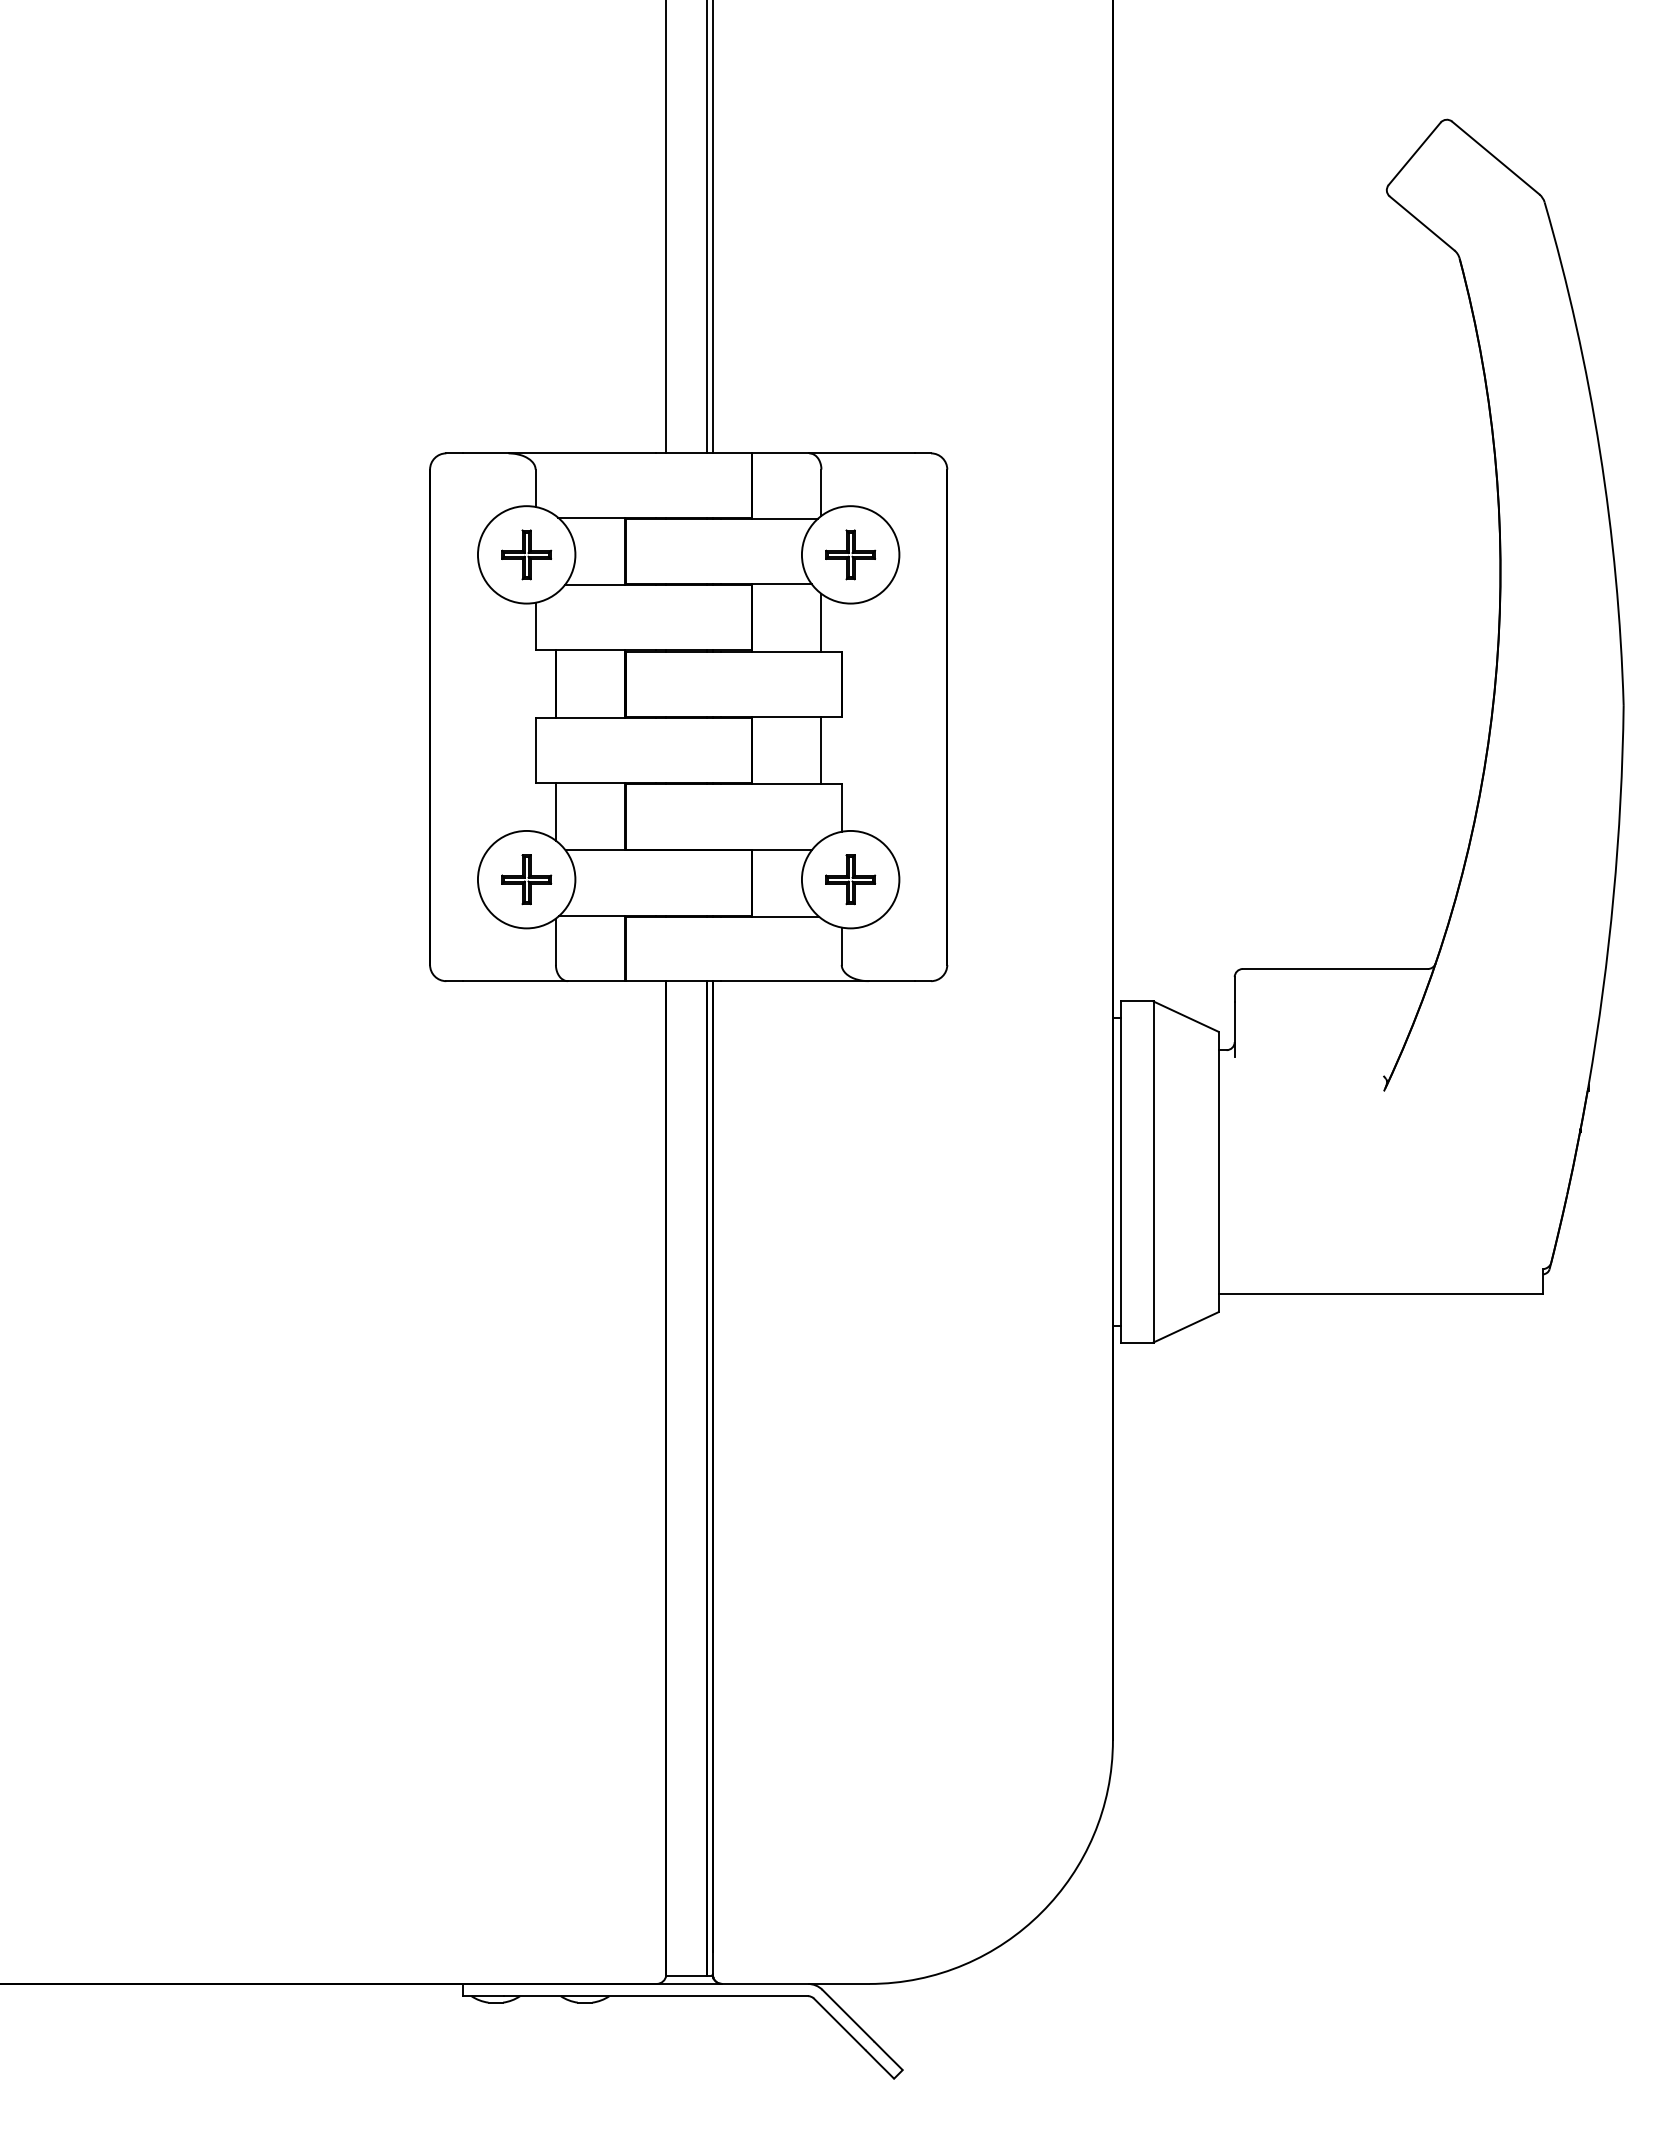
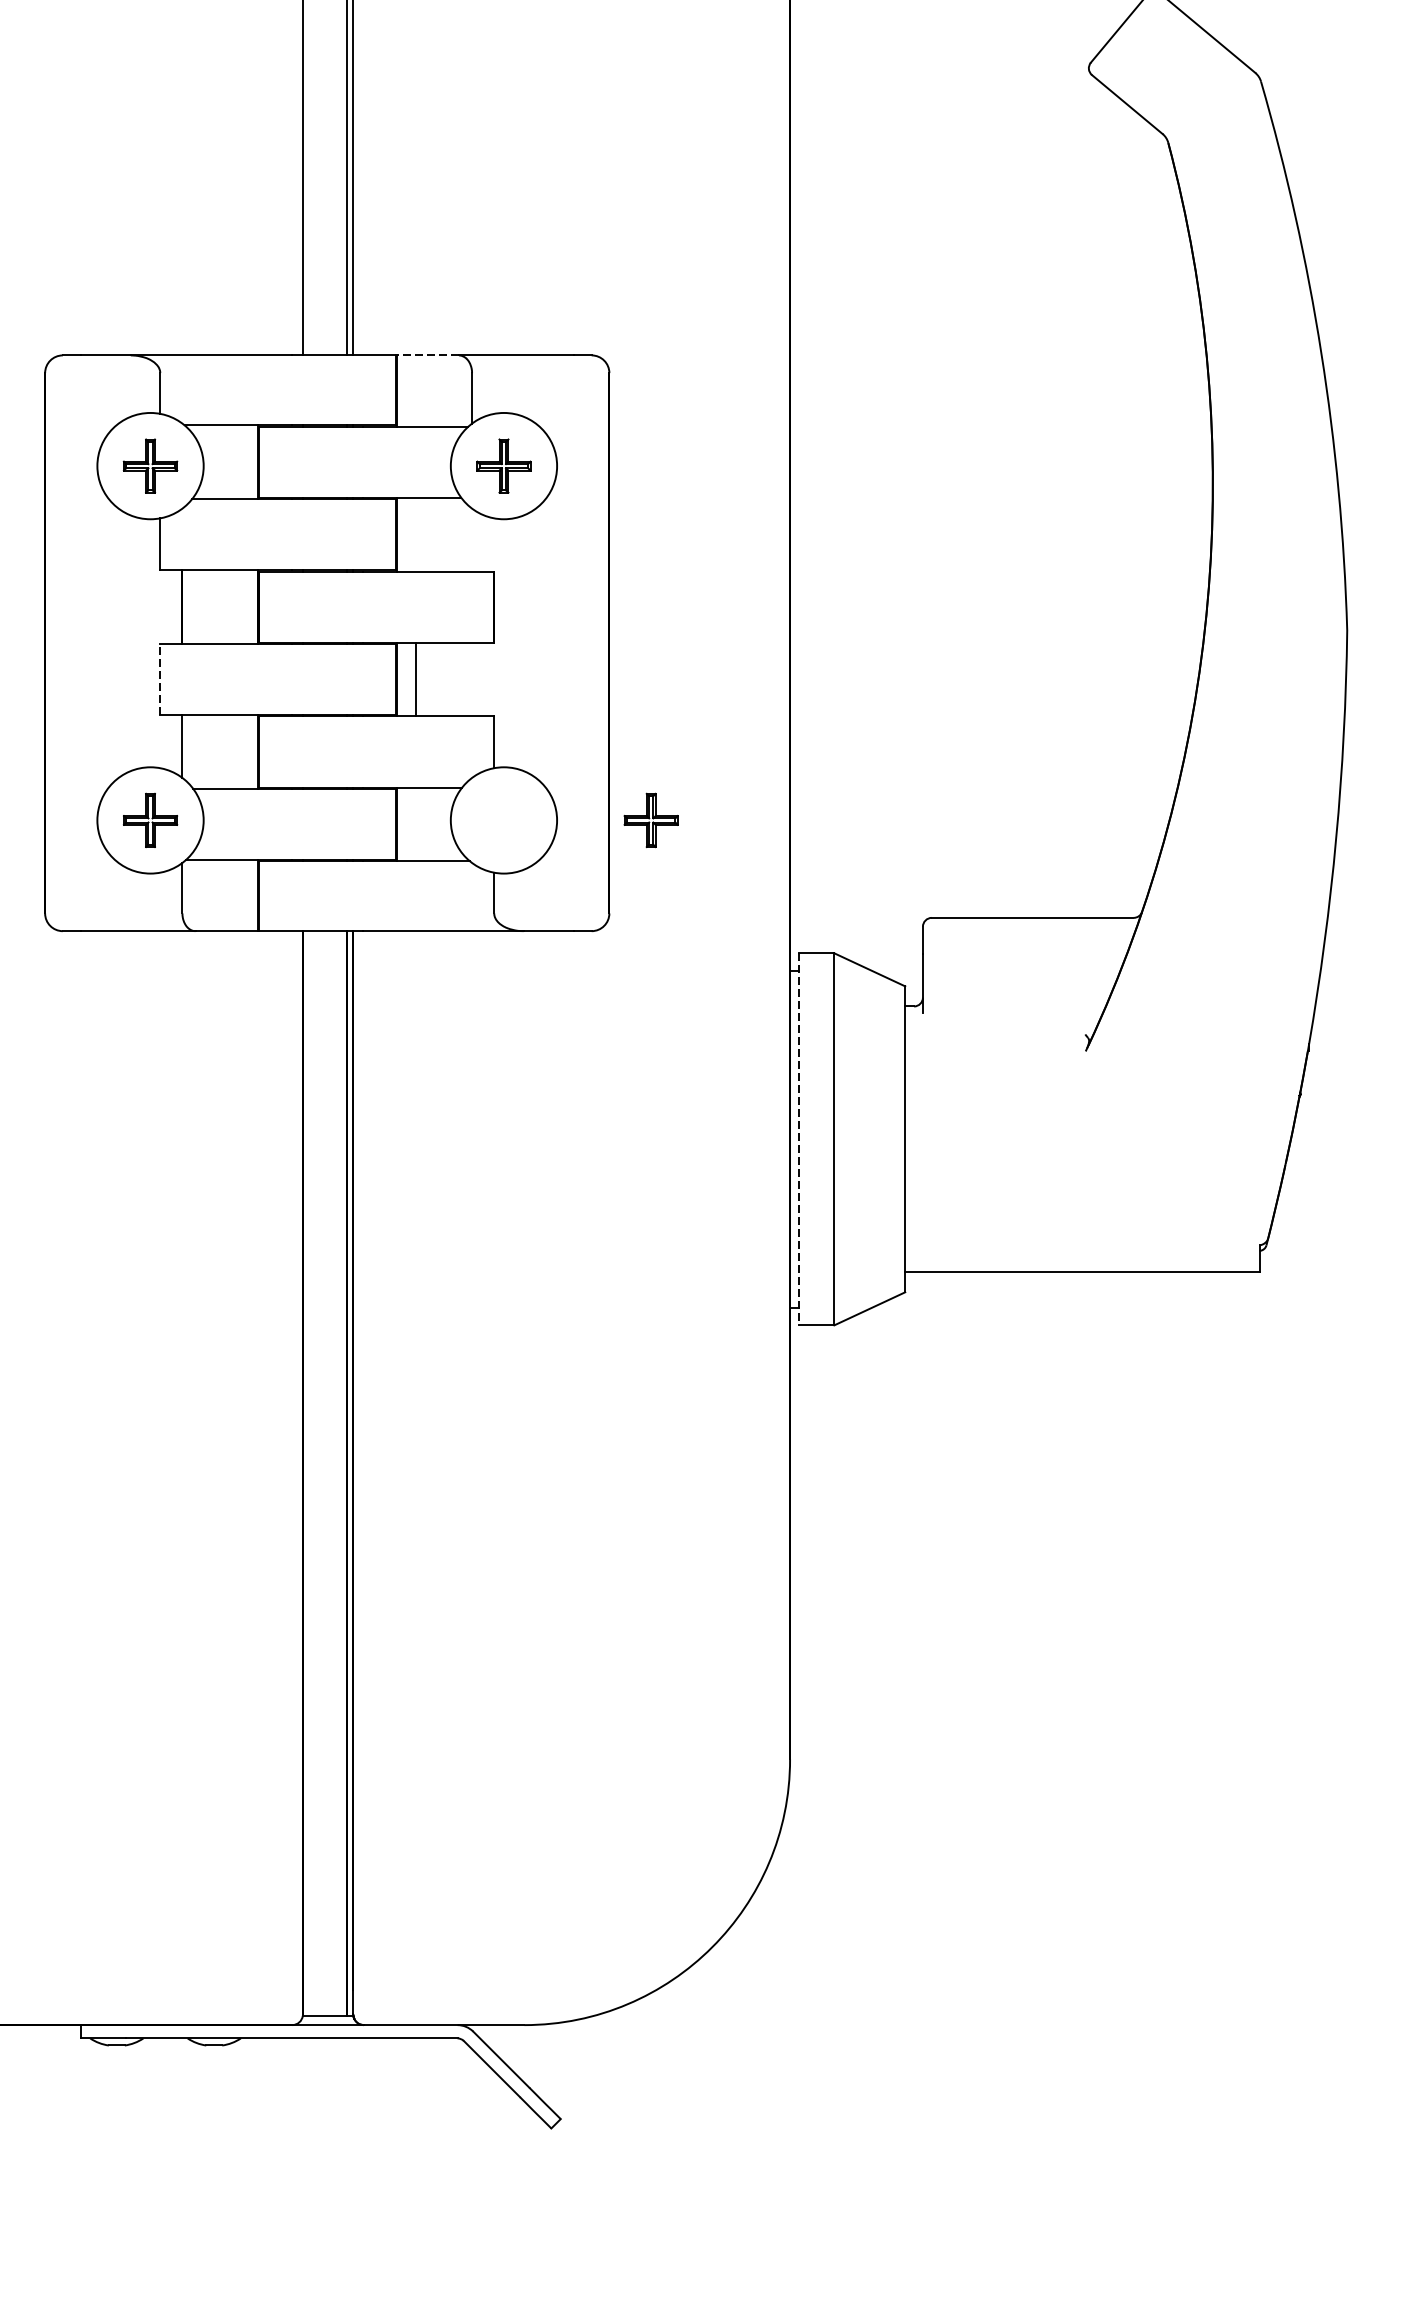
line: (780, 453) -> (427, 355), solid -> dashed
line: (821, 622) -> (472, 539), removed
line: (535, 750) -> (160, 679), solid -> dashed
line: (821, 750) -> (416, 679), moved
part: (850, 879) -> (651, 820), moved
line: (1121, 1171) -> (799, 1138), solid -> dashed

